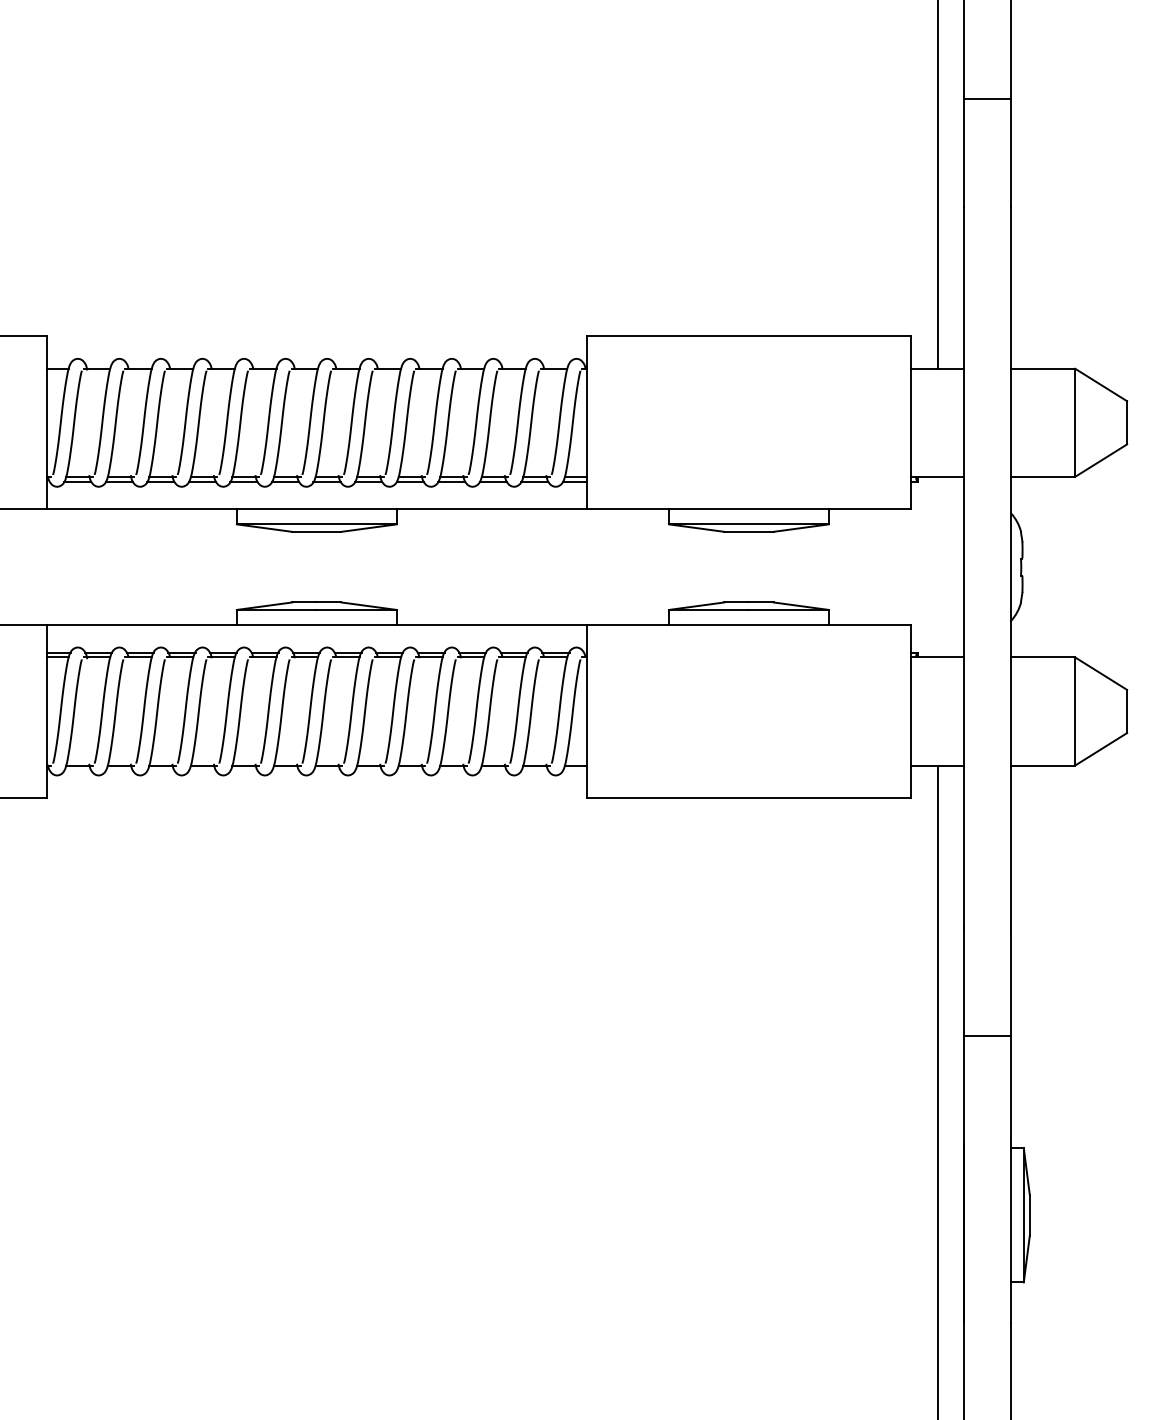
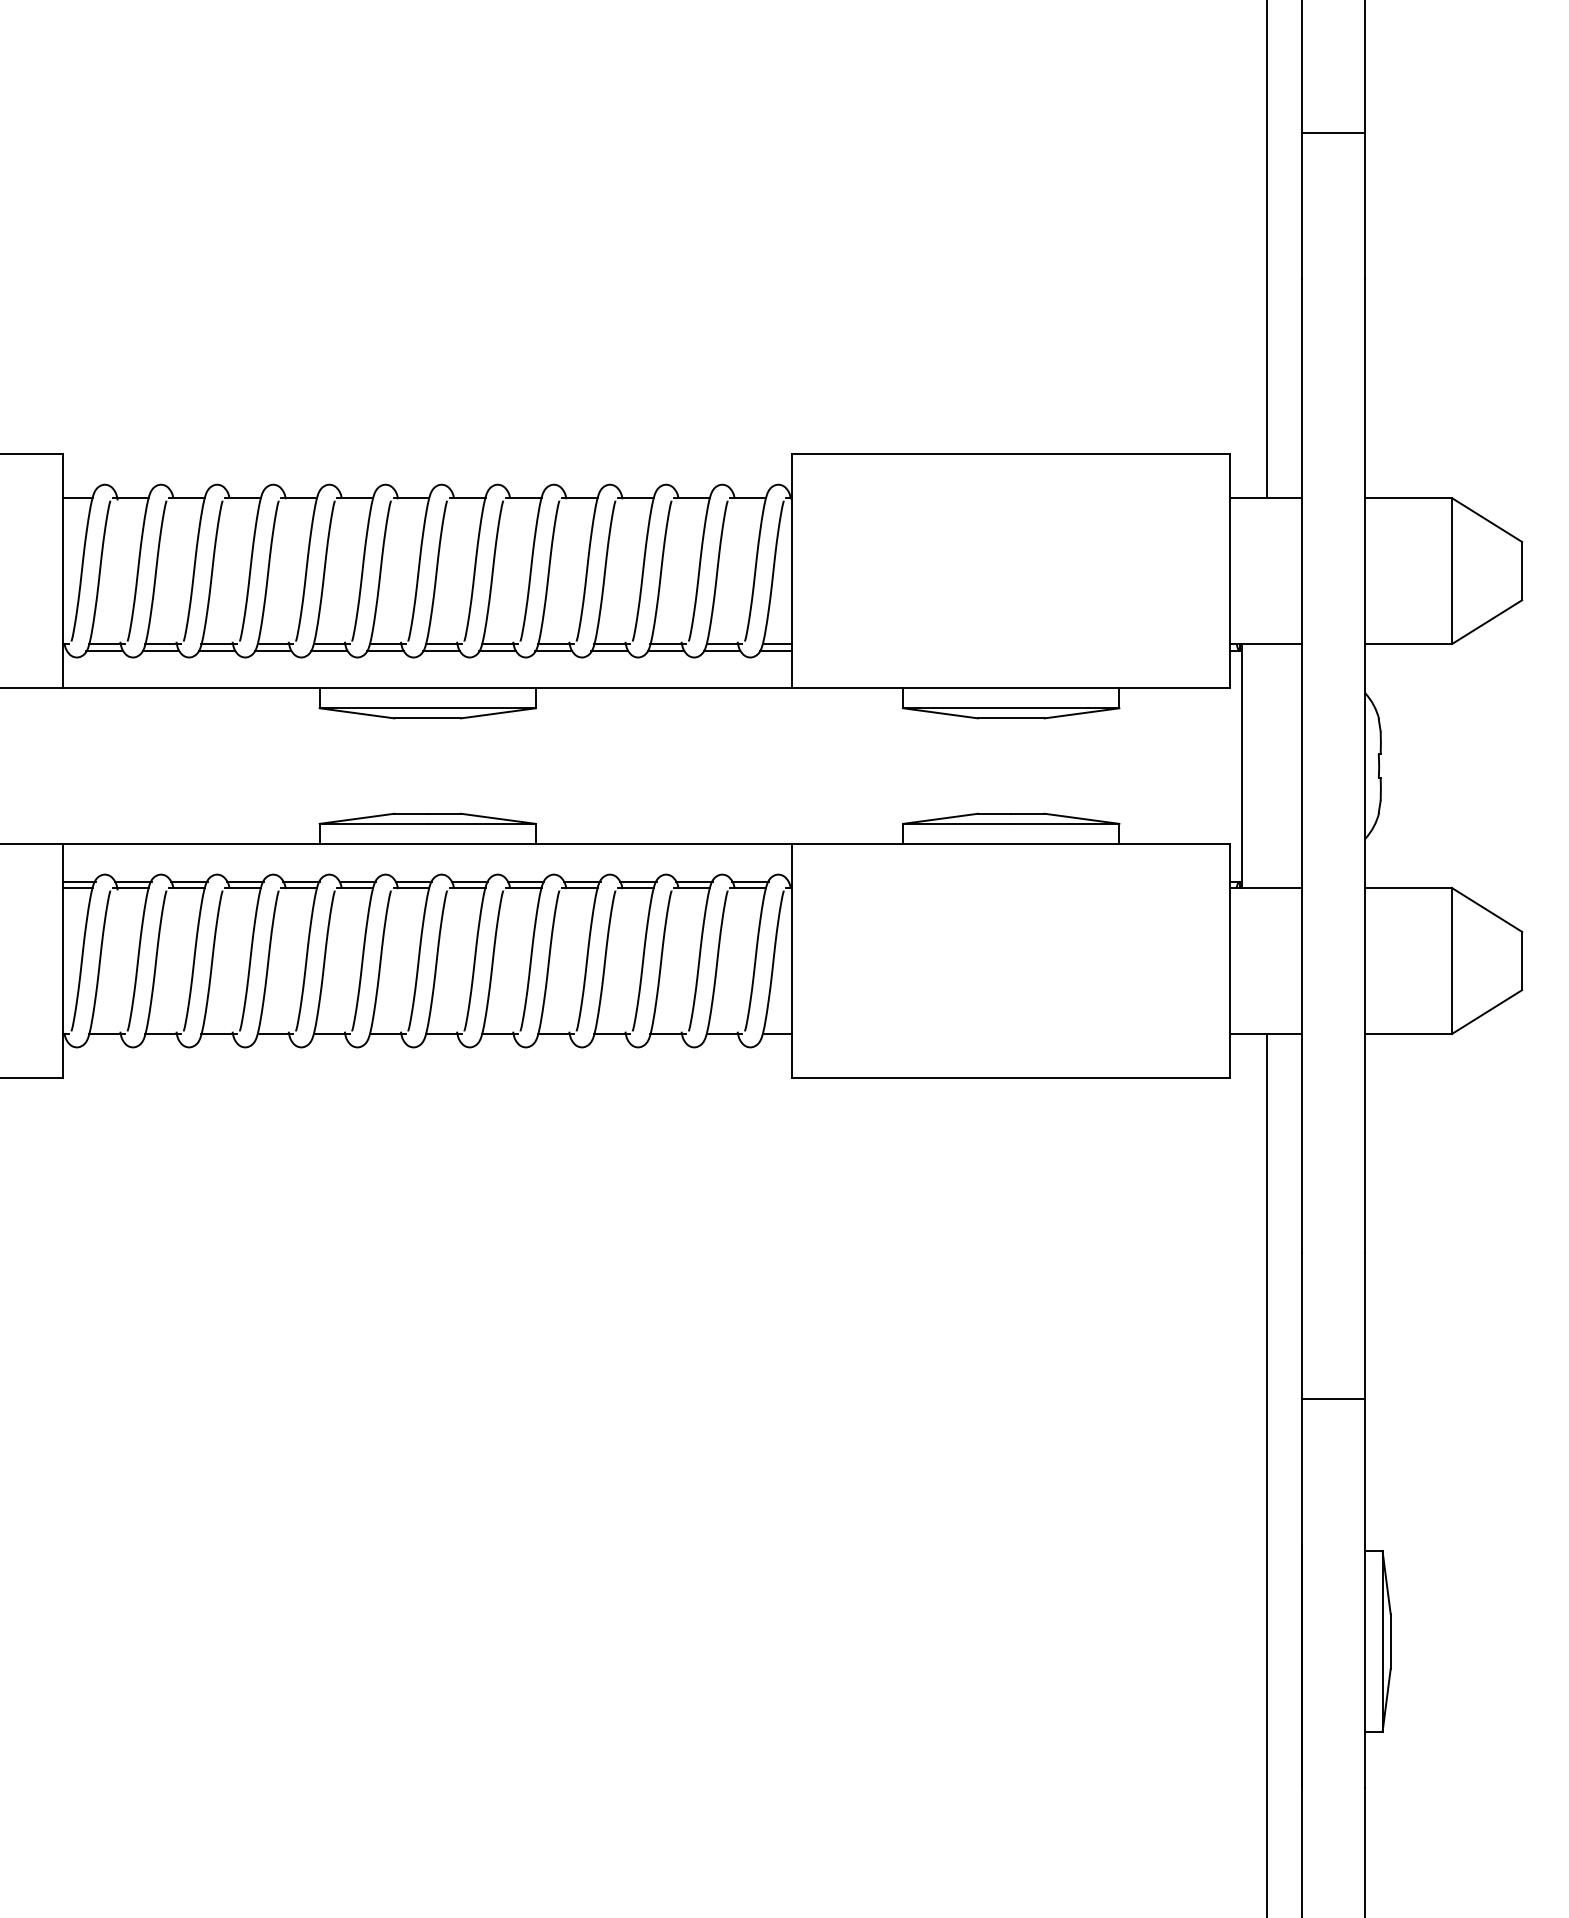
line: (920, 567) -> (1242, 766), added

